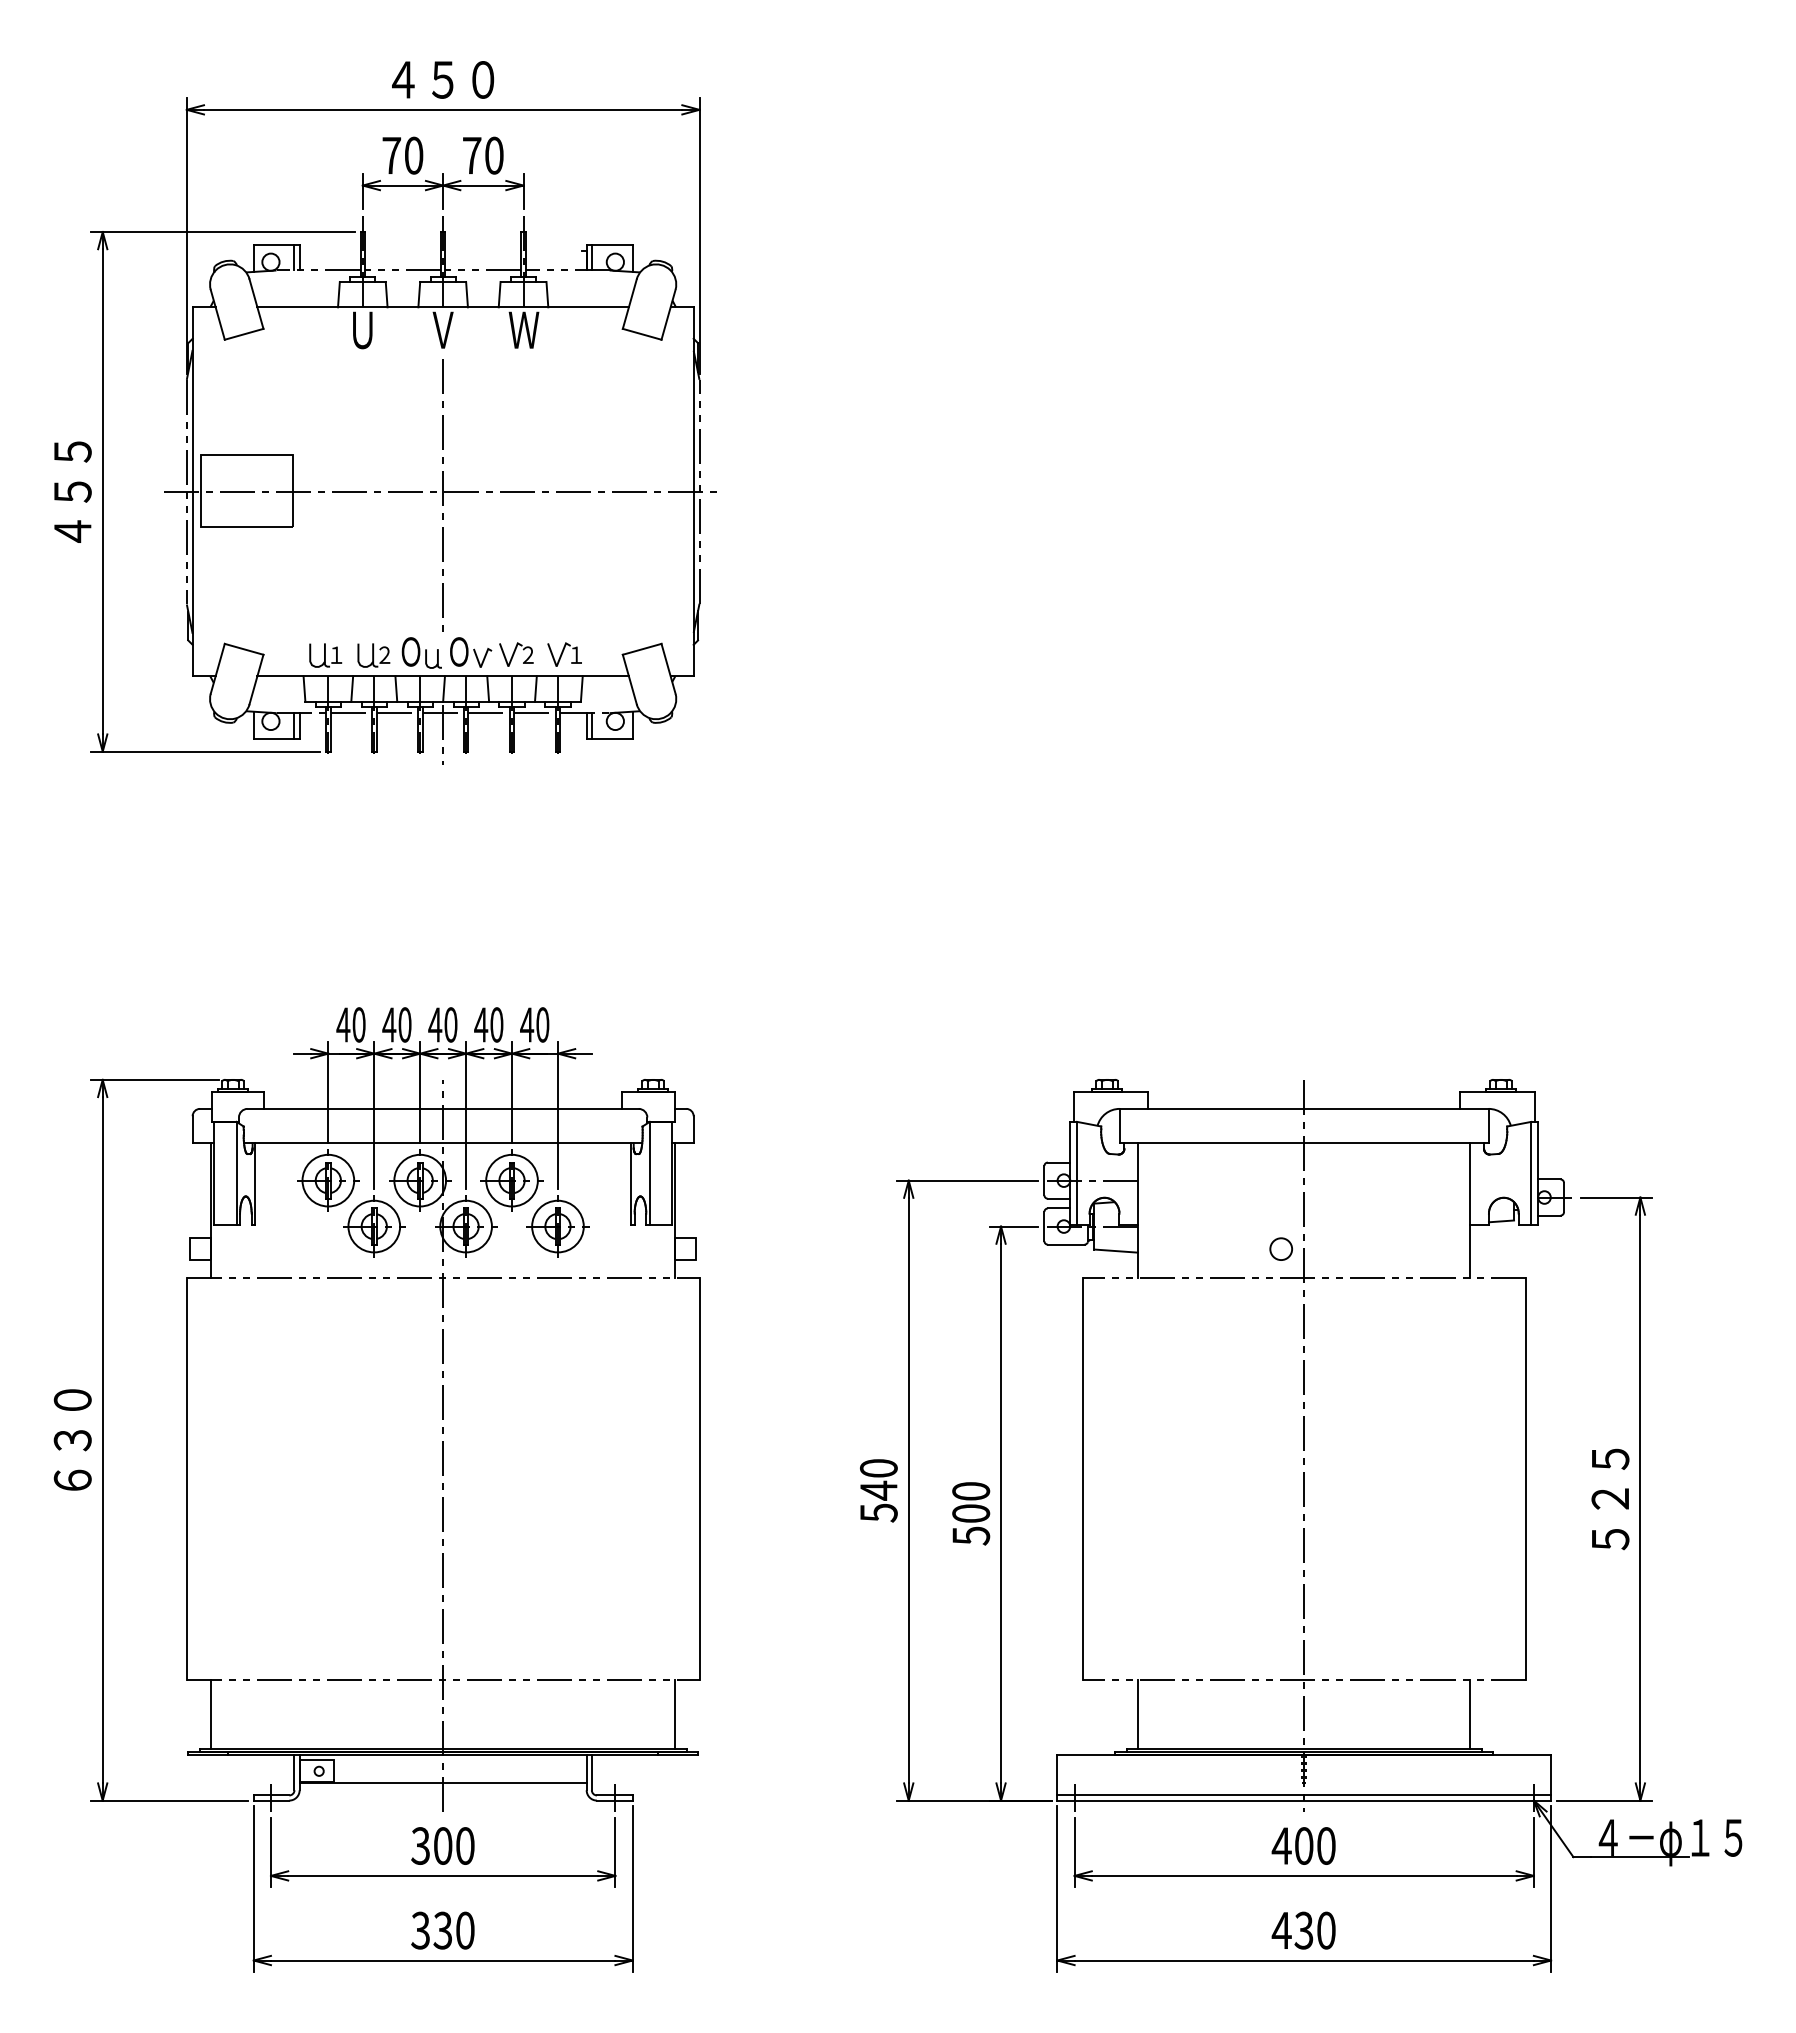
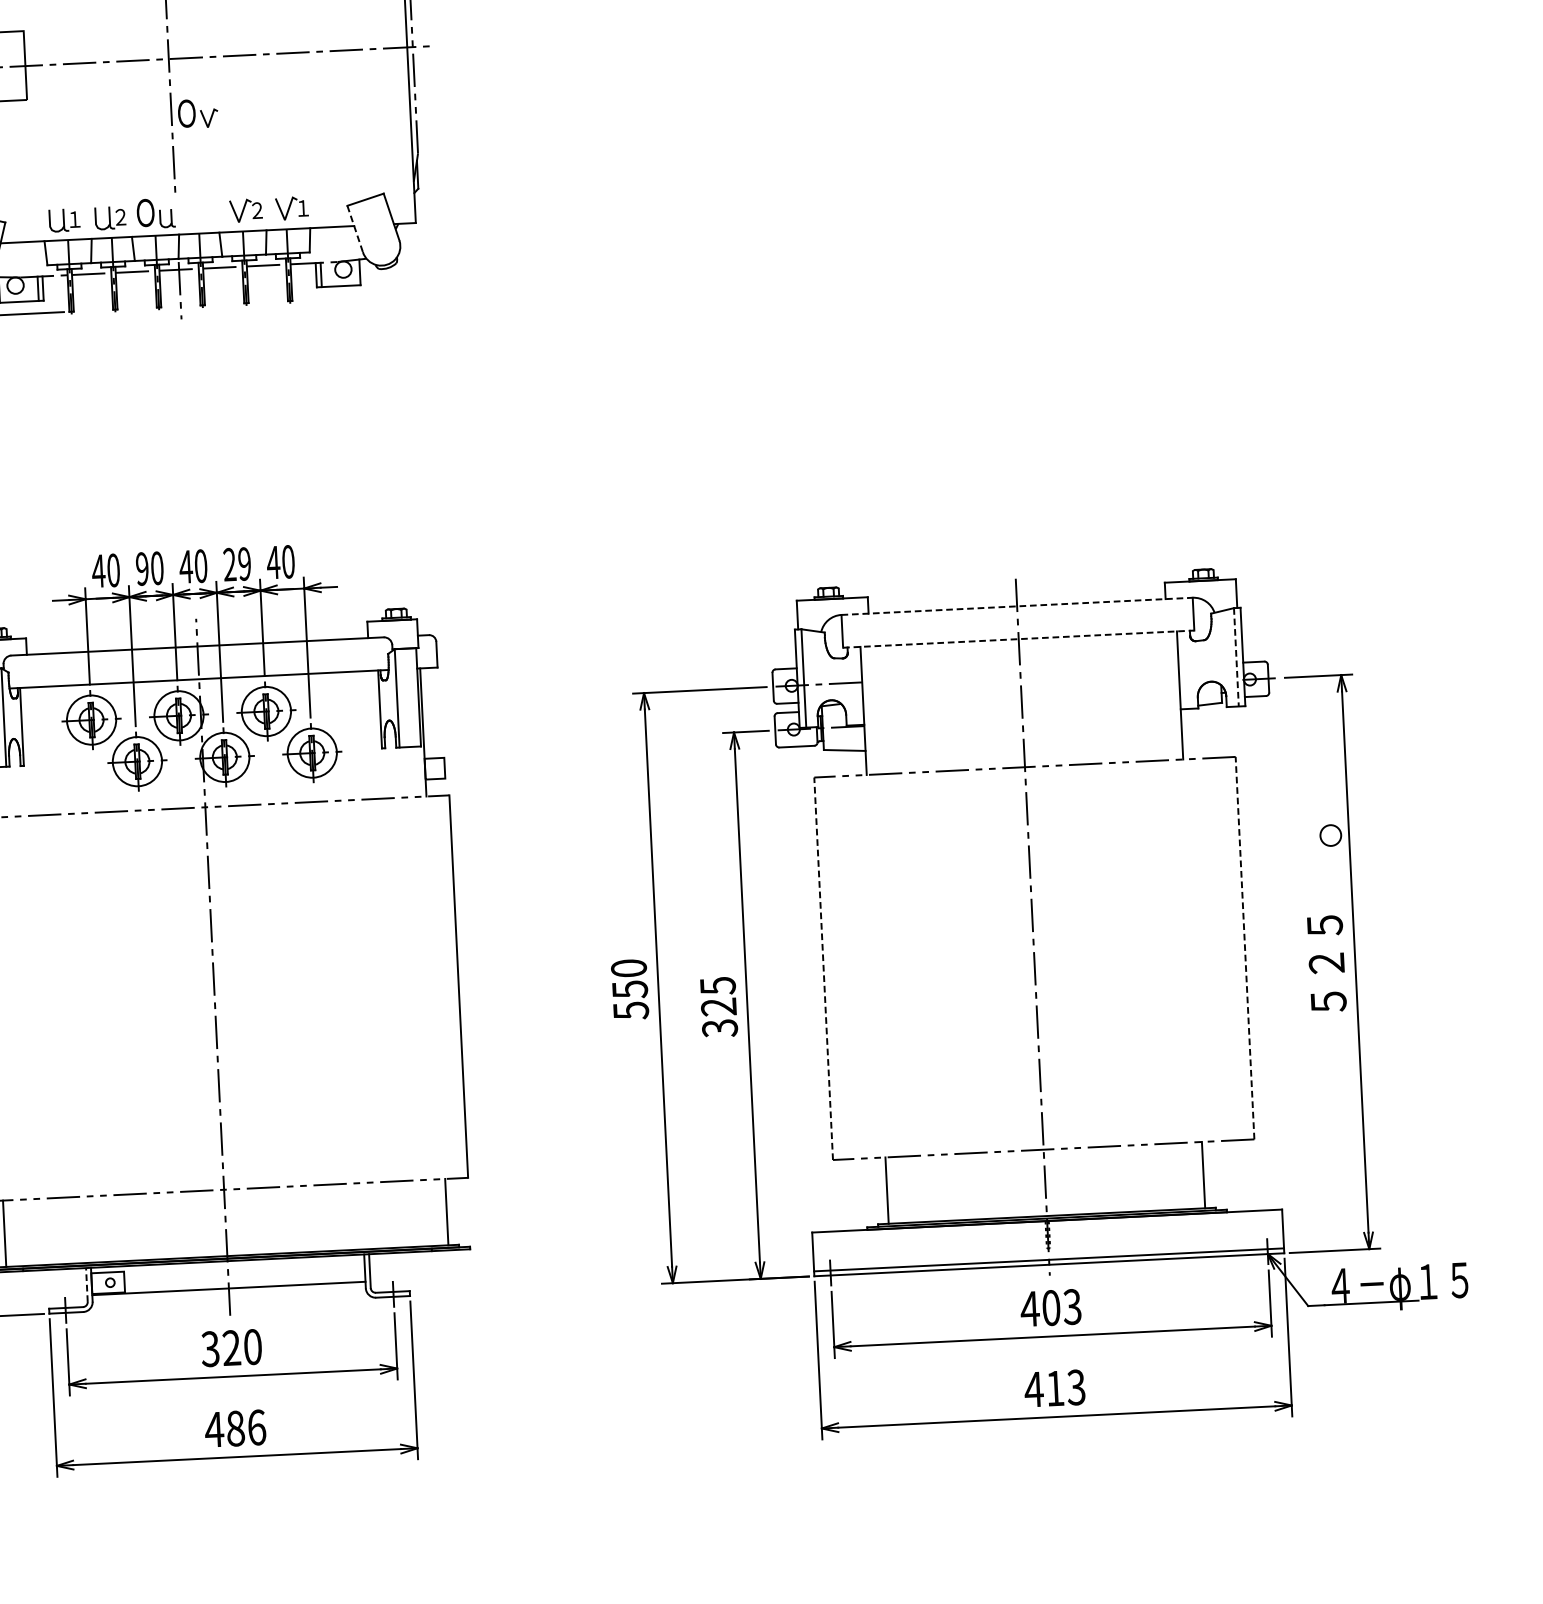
part: (471, 652) -> (198, 113), moved
line: (629, 679) -> (354, 229), solid -> dashed
text: (389, 1024) -> (142, 568), 40 -> 90
text: (488, 1024) -> (236, 564), 40 -> 29
line: (1304, 1108) -> (1017, 605), solid -> dashed
line: (1304, 1143) -> (1019, 639), solid -> dashed
line: (1531, 1173) -> (1236, 657), solid -> dashed
circle: (1280, 1248) -> (1330, 834), moved
line: (1082, 1478) -> (823, 968), solid -> dashed
line: (1525, 1478) -> (1244, 947), solid -> dashed
text: (878, 1490) -> (629, 989), 540 -> 550
text: (971, 1513) -> (719, 1006), 500 -> 325
line: (294, 1772) -> (86, 1285), solid -> dashed
text: (442, 1845) -> (231, 1347), 300 -> 320
text: (1325, 1845) -> (1071, 1306), 400 -> 403
text: (442, 1930) -> (235, 1428), 330 -> 486
text: (1314, 1930) -> (1065, 1387), 430 -> 413

